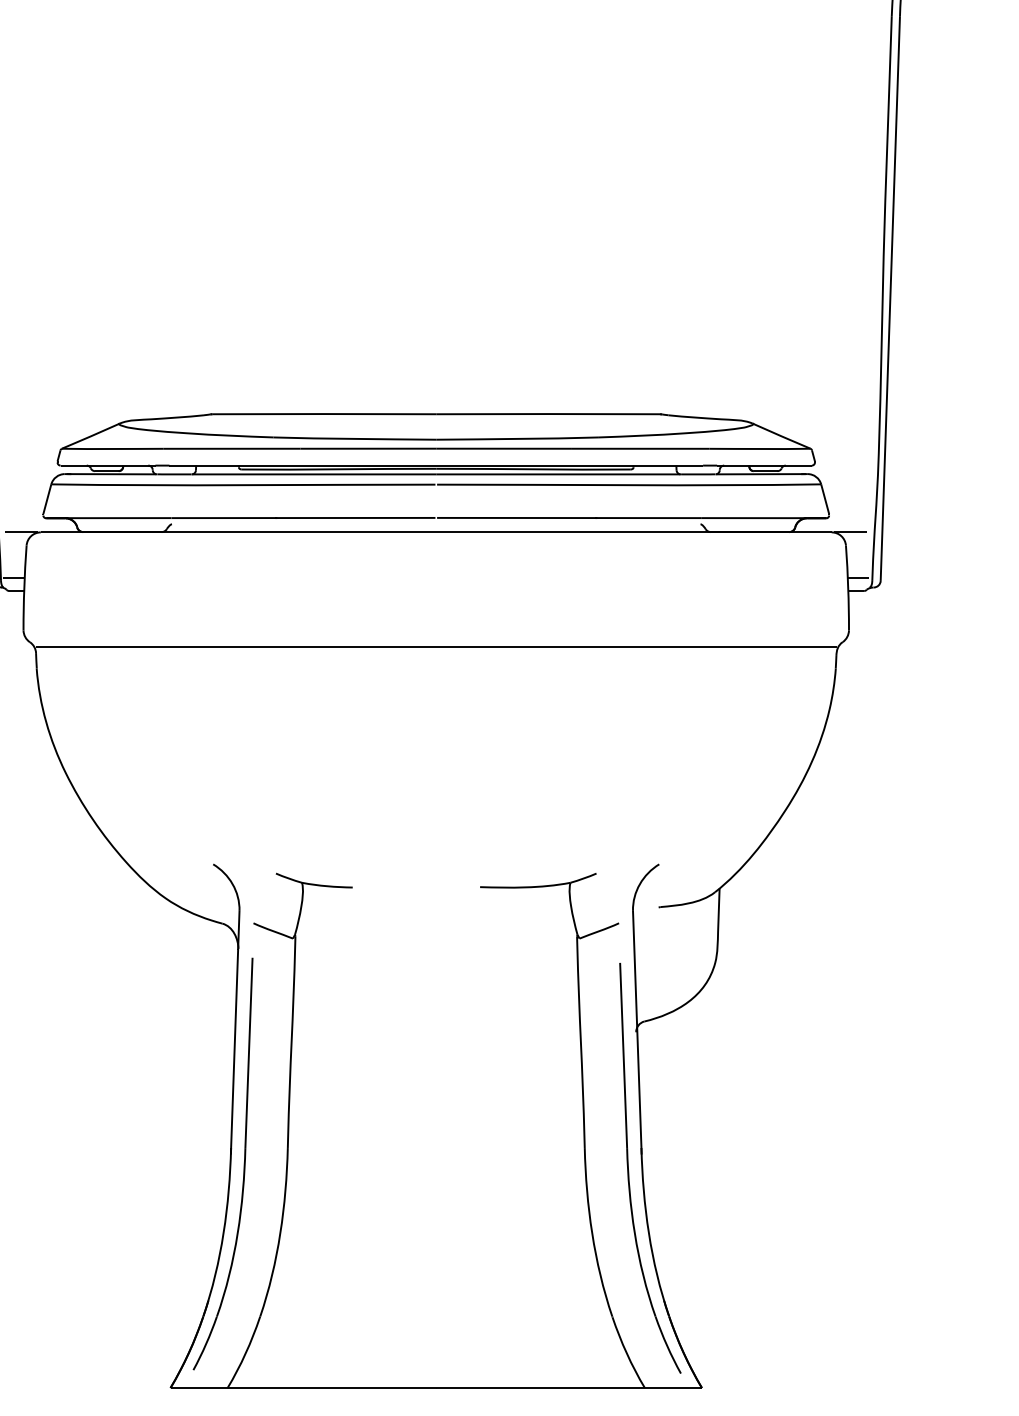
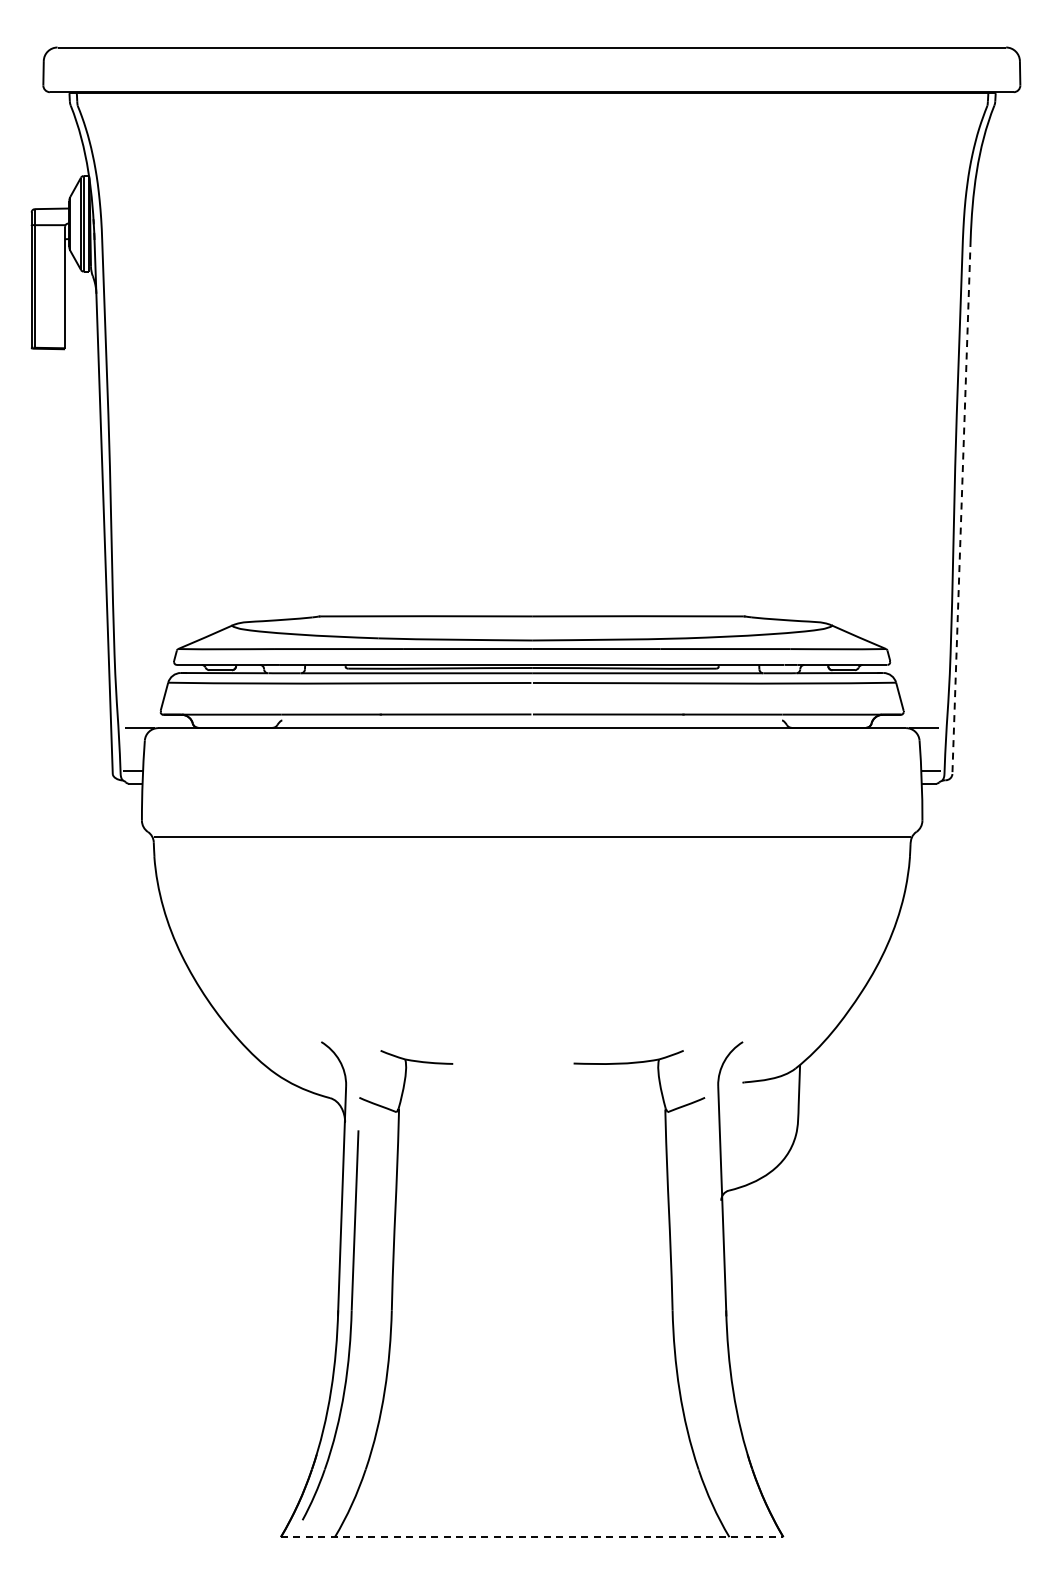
line: (890, 299) -> (961, 507), solid -> dashed
part: (629, 1168) -> (714, 1329), removed
line: (436, 1388) -> (532, 1537), solid -> dashed

